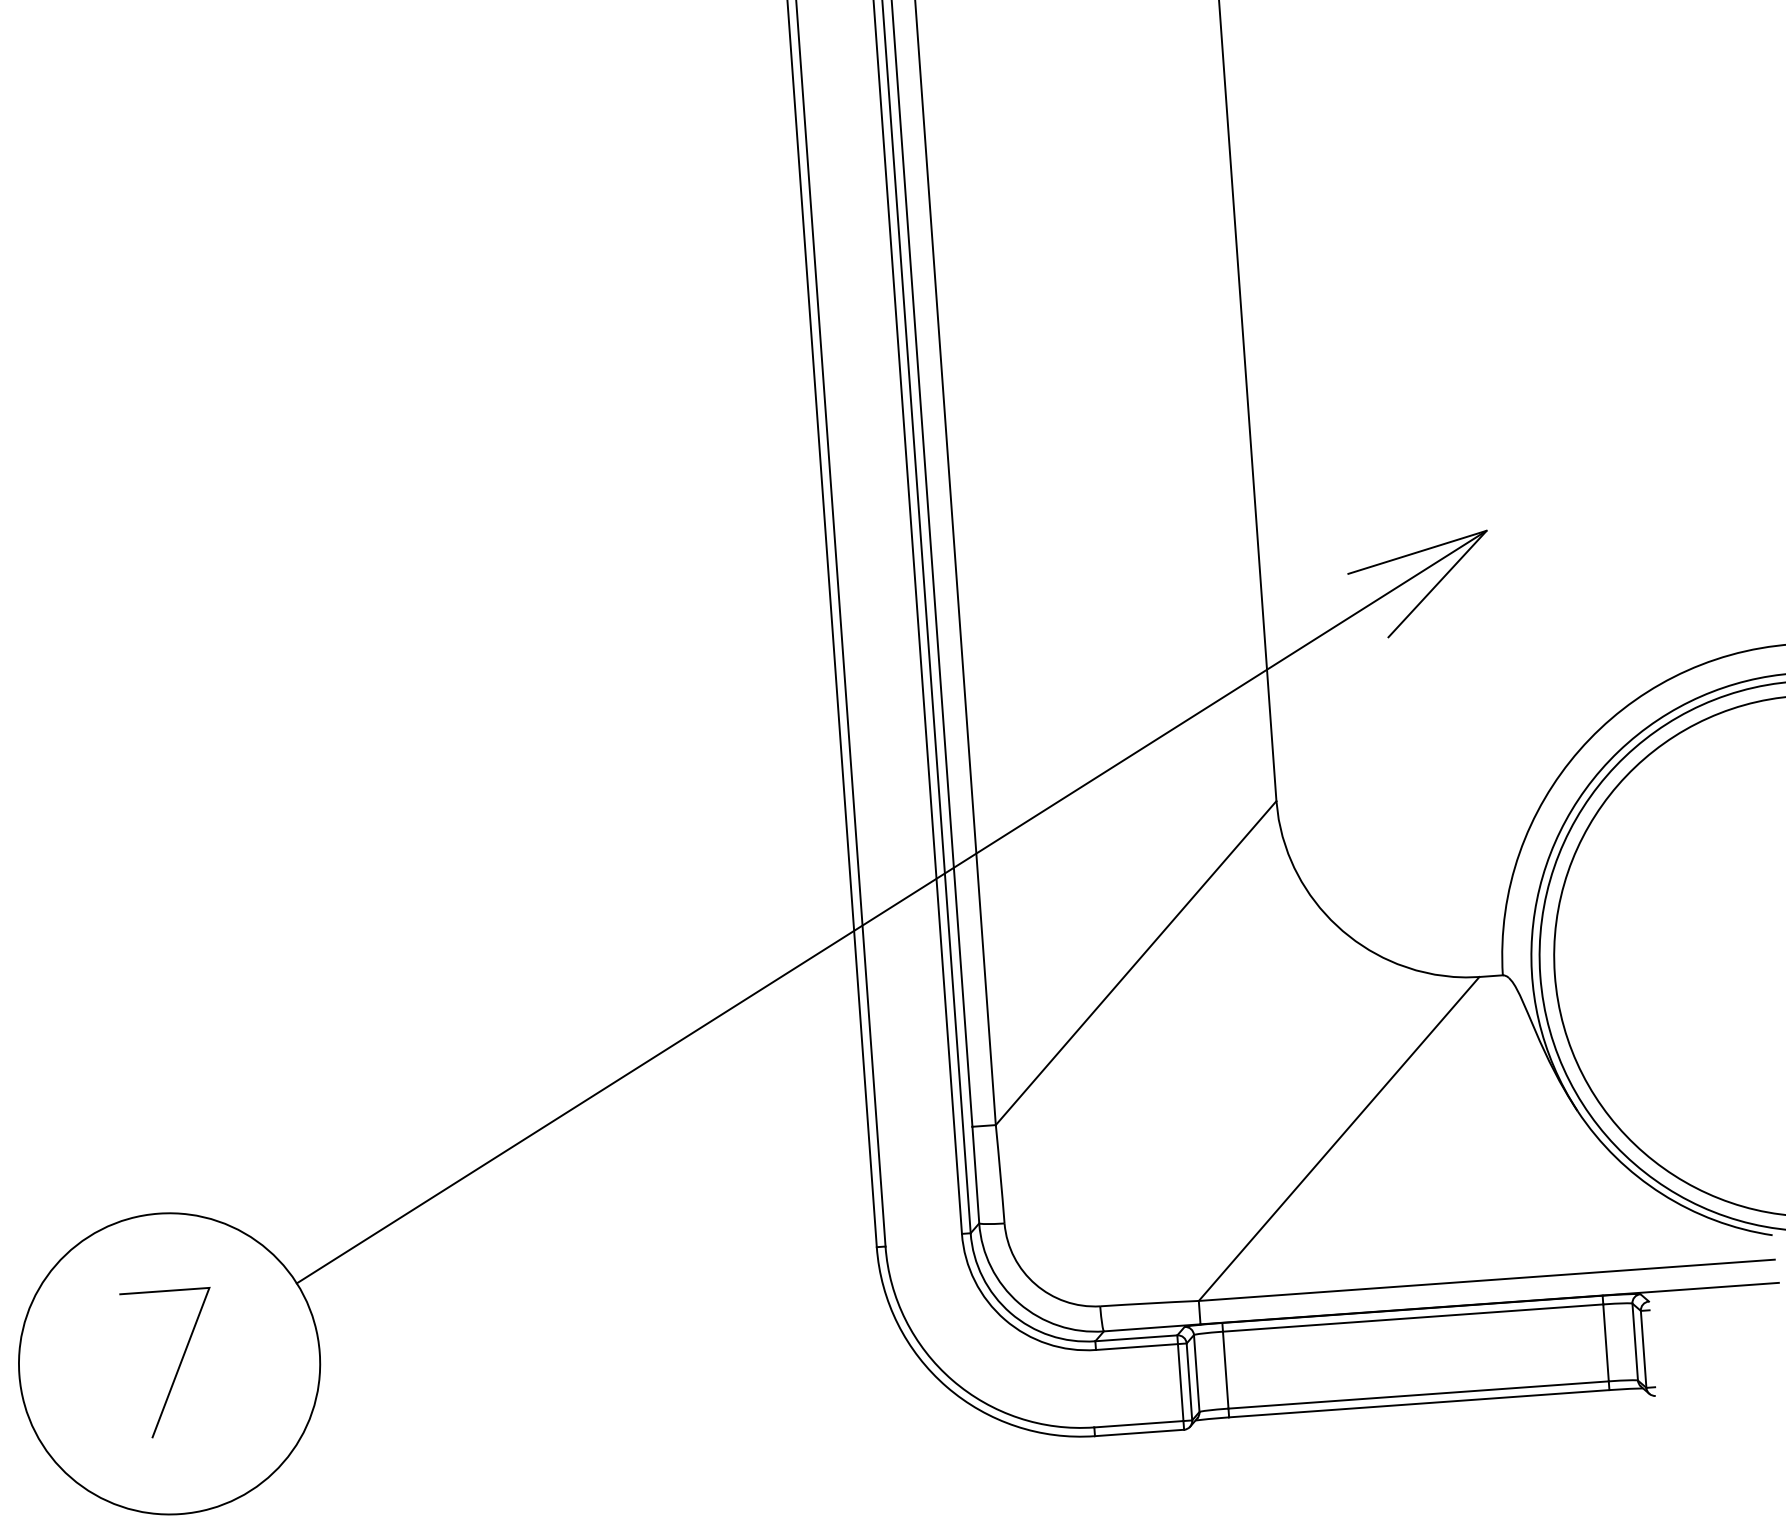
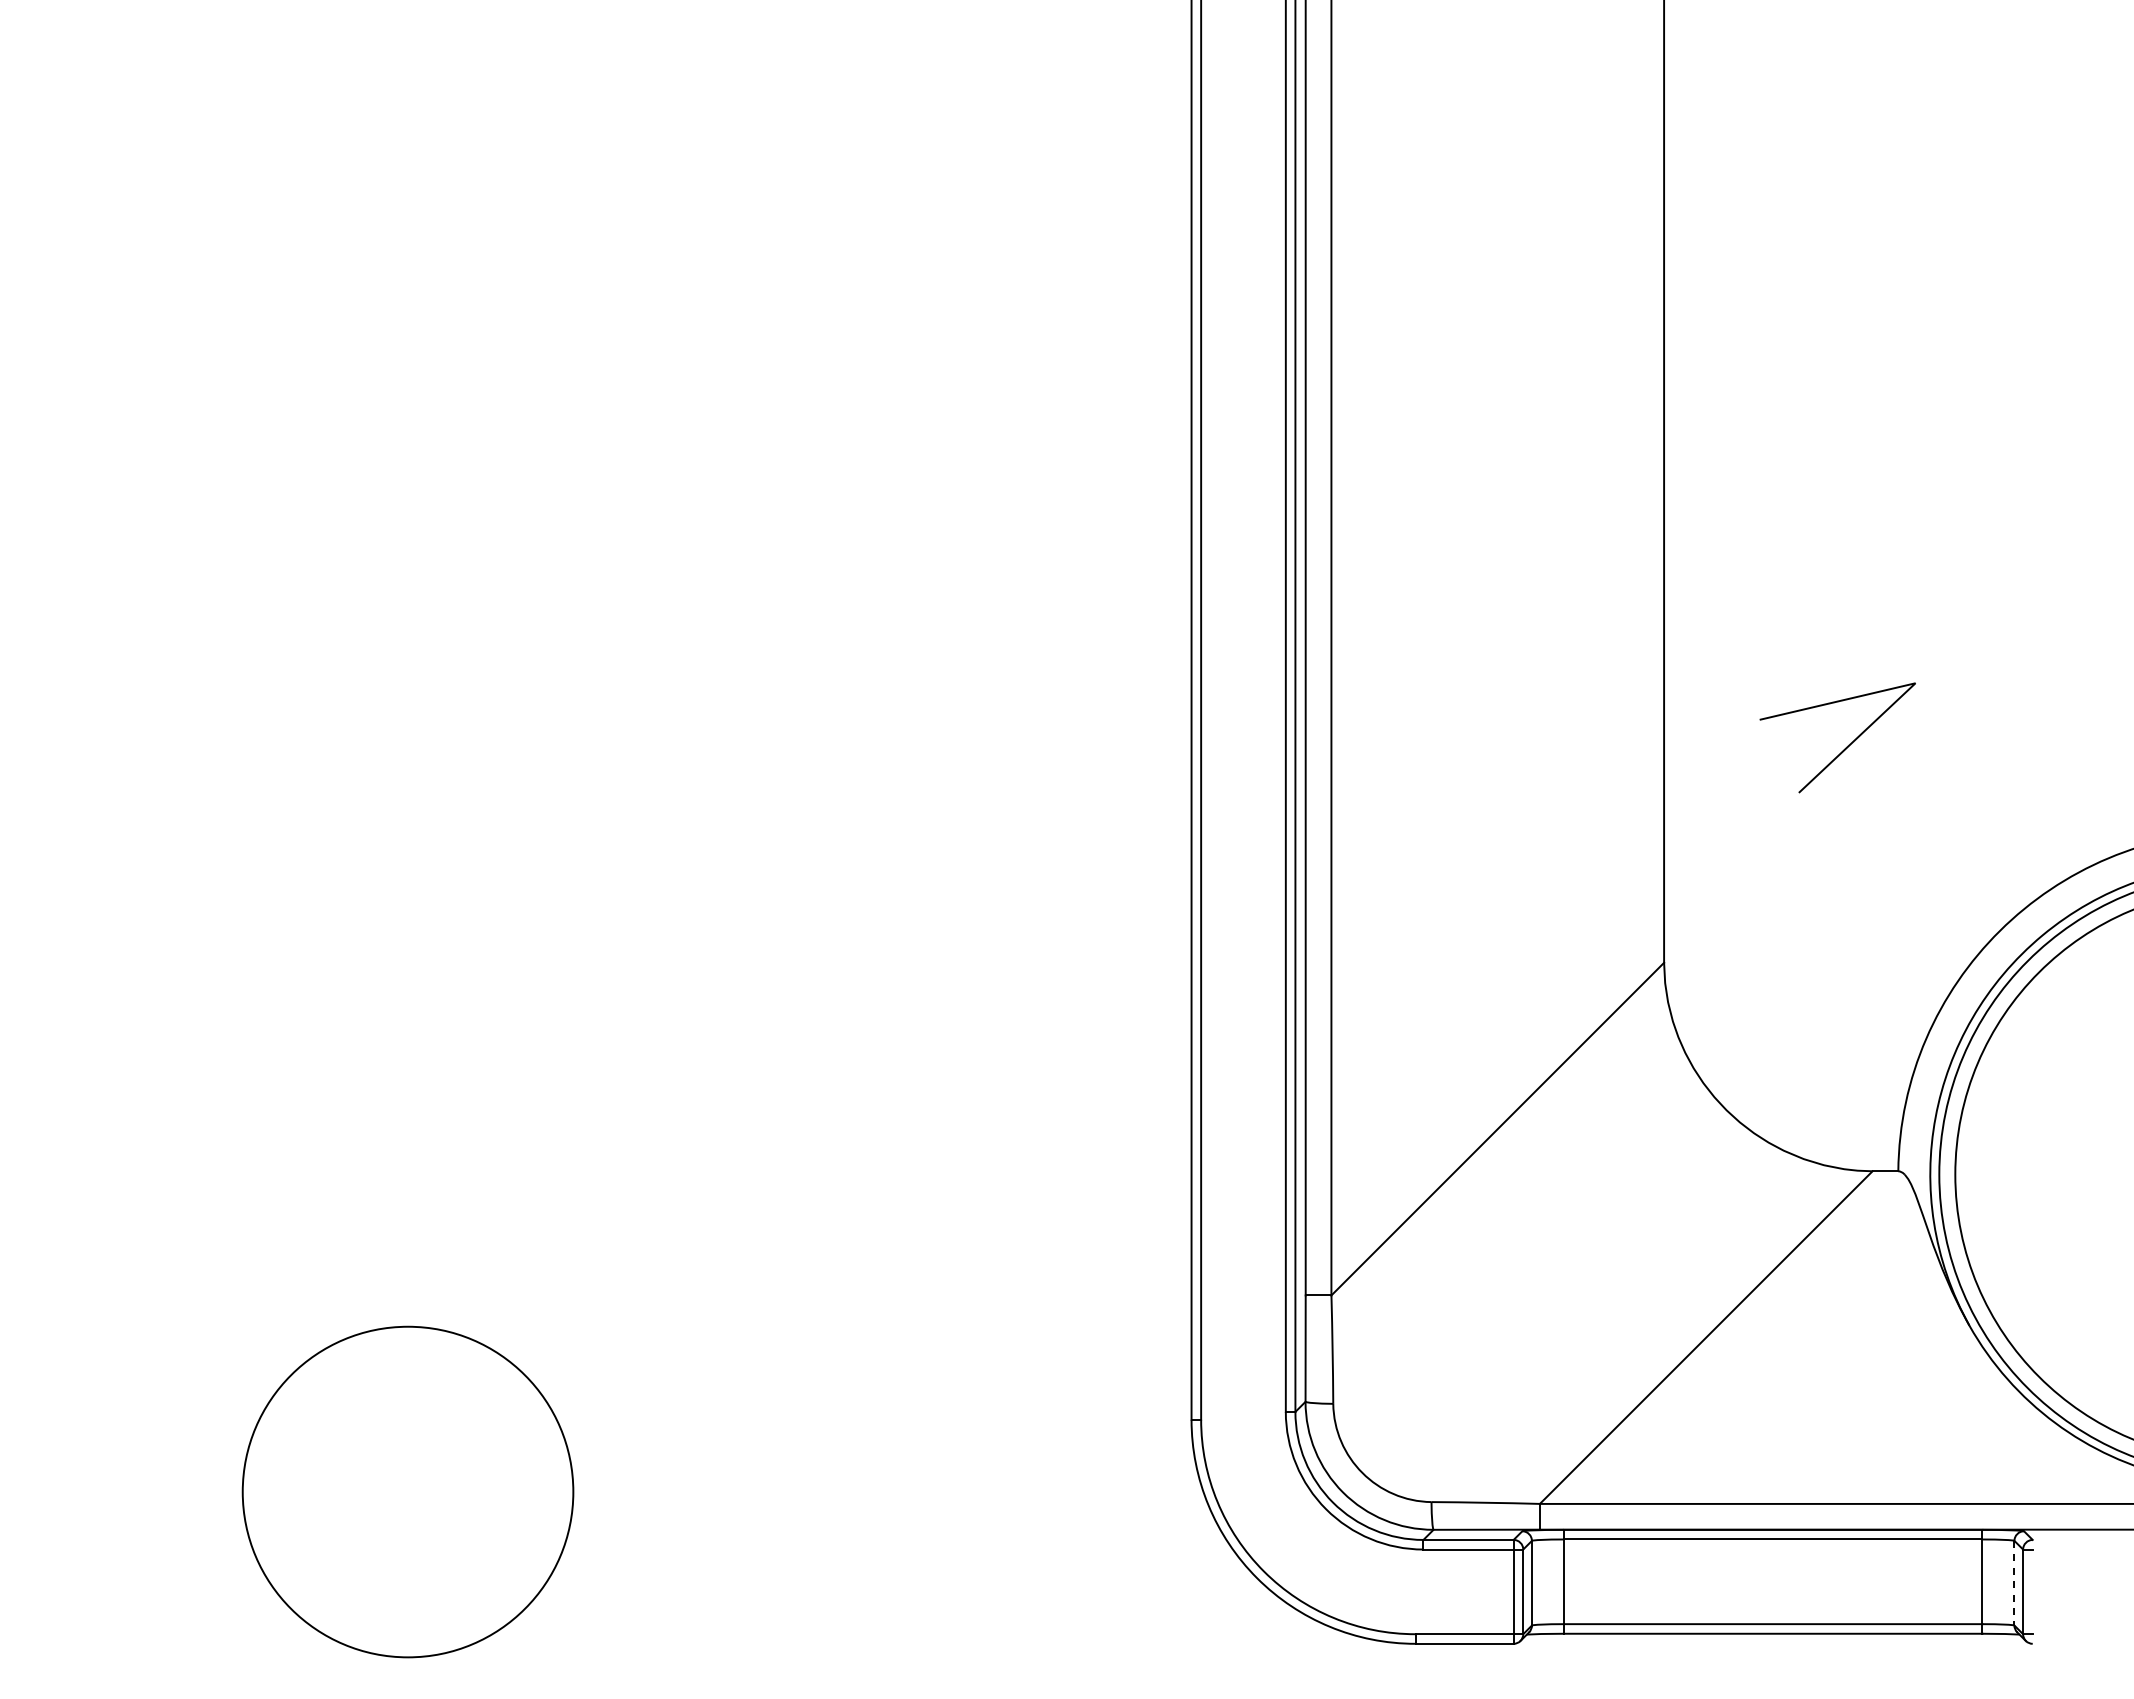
line: (891, 907) -> (1234, 1048), removed
line: (1635, 1342) -> (2014, 1583), solid -> dashed
line: (178, 1366) -> (417, 1495), removed

